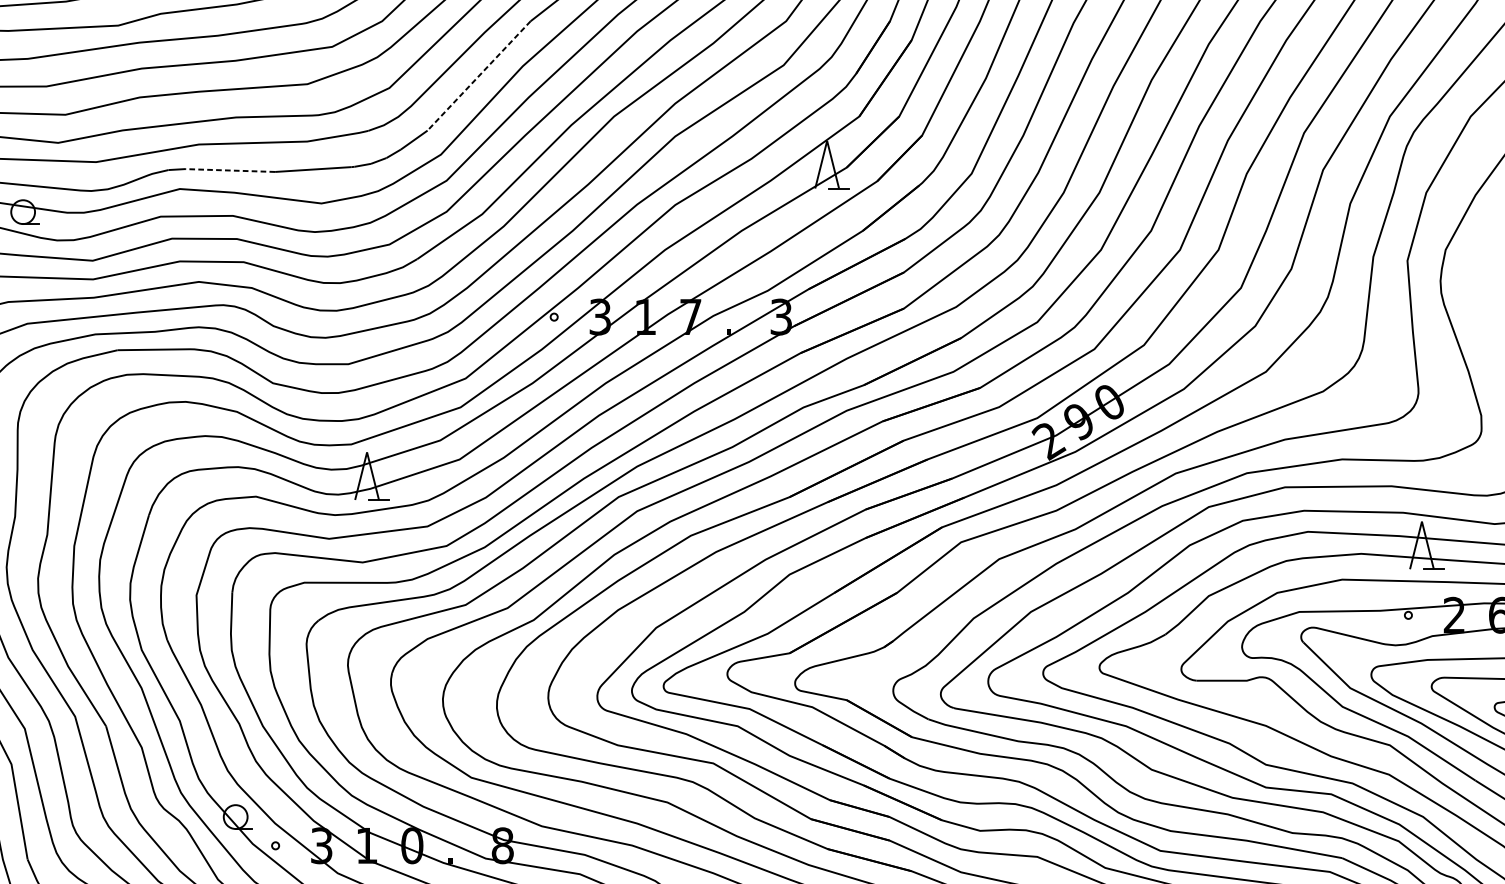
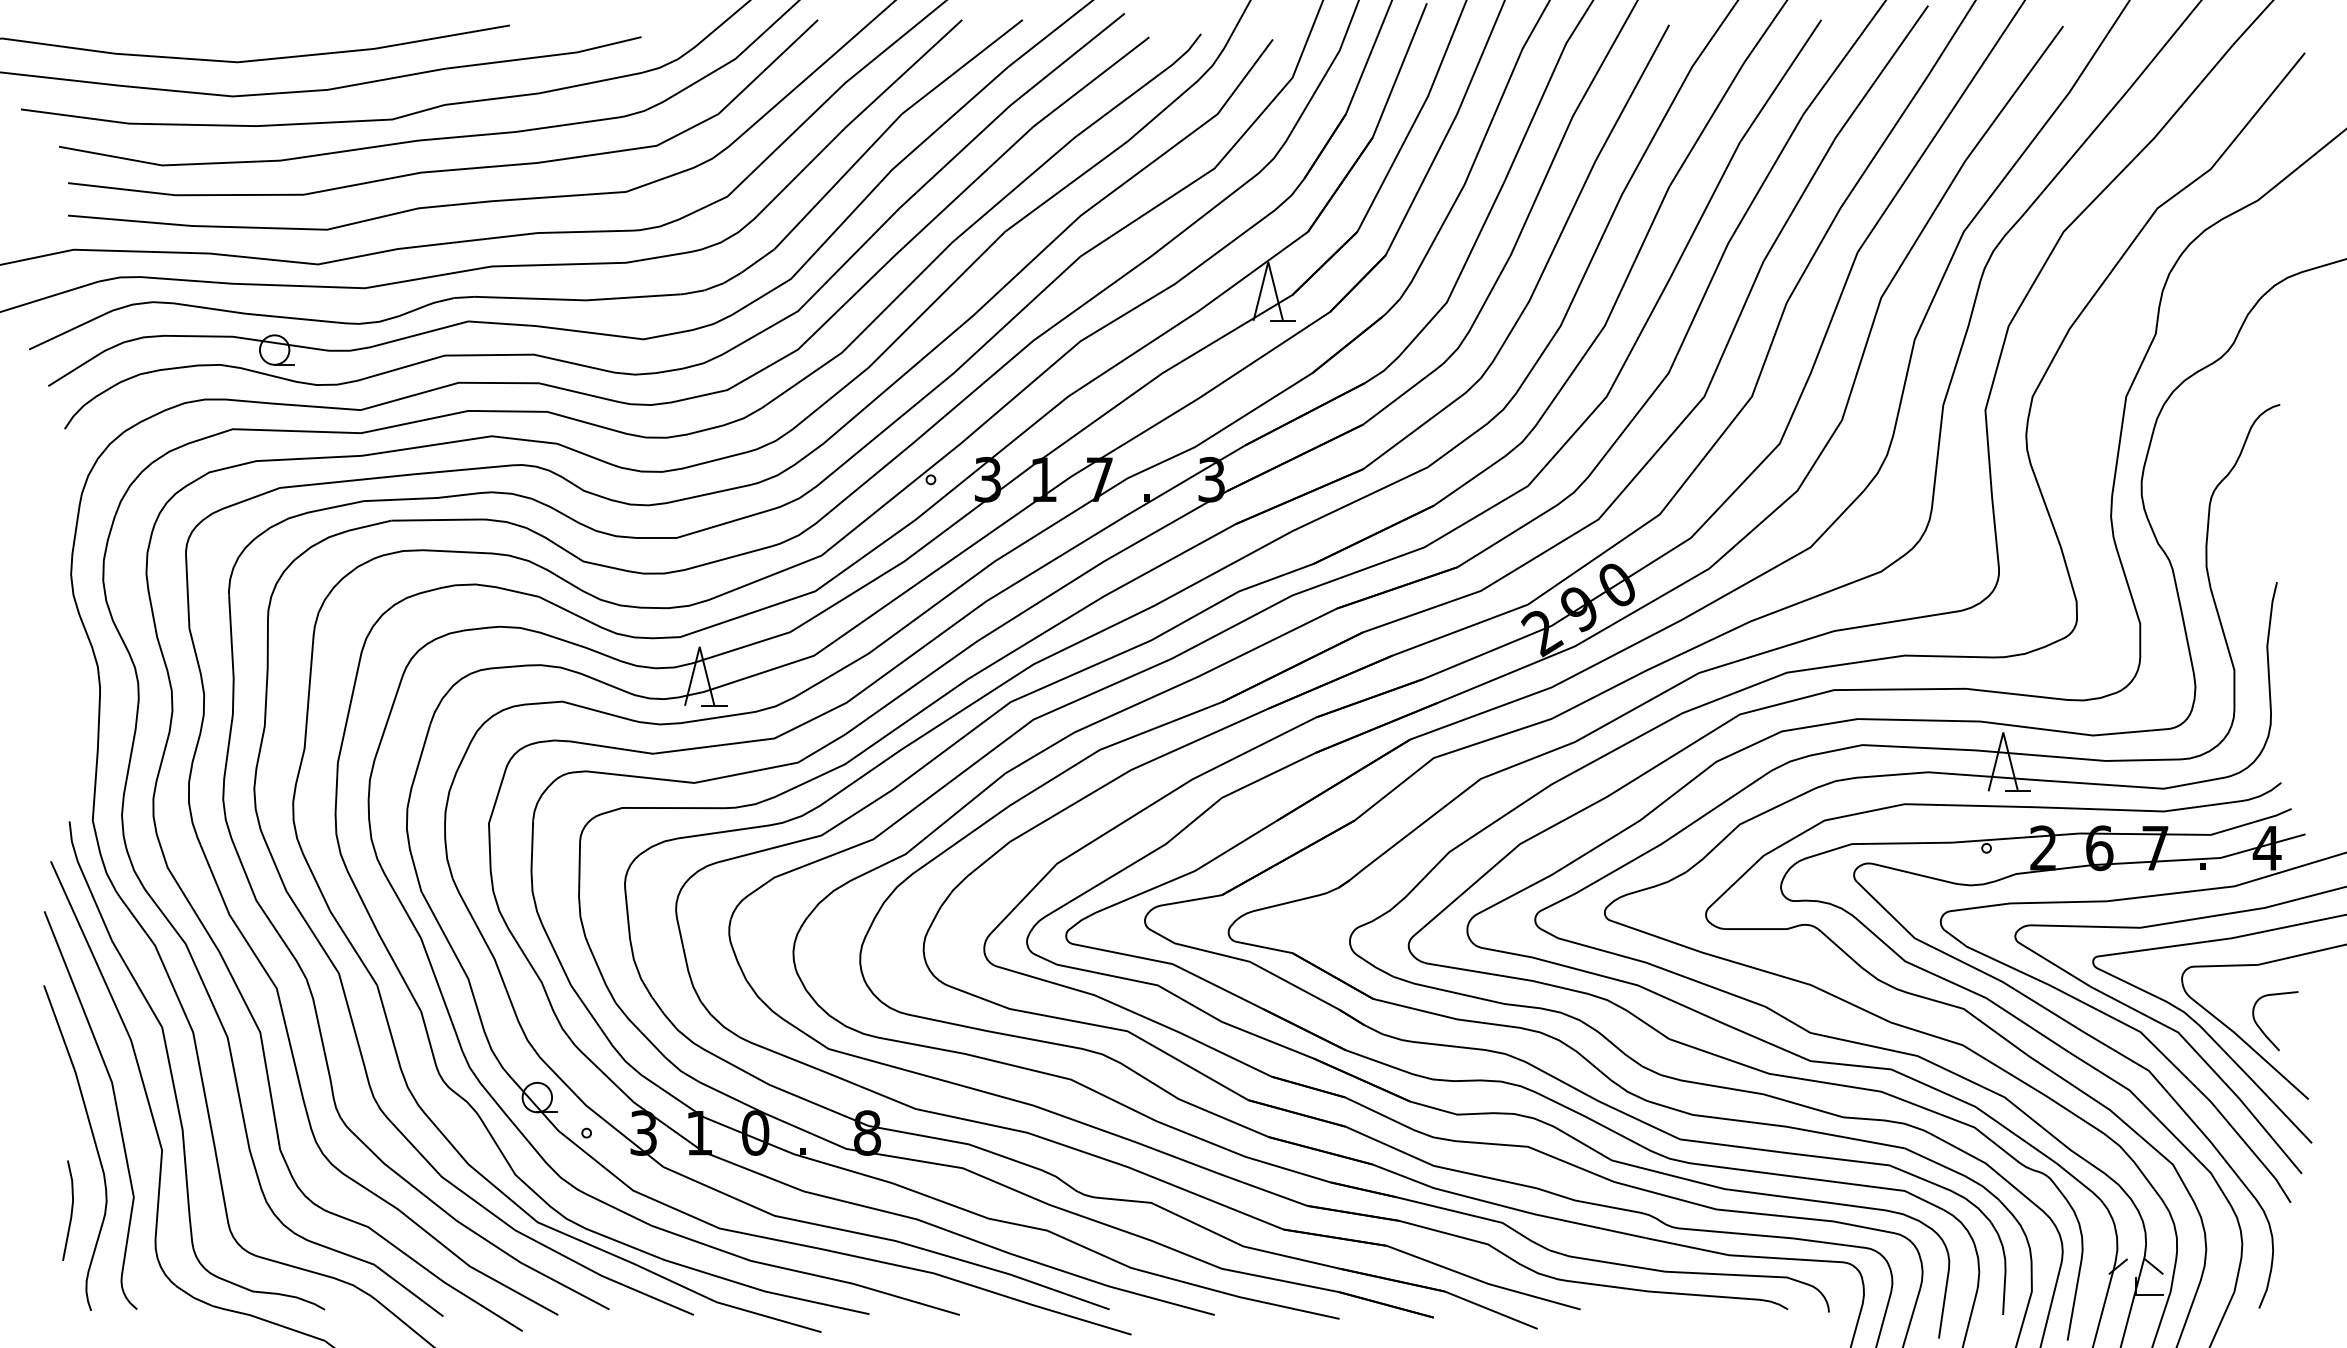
line: (479, 75) -> (838, 181), dashed -> solid
line: (230, 170) -> (530, 298), dashed -> solid

